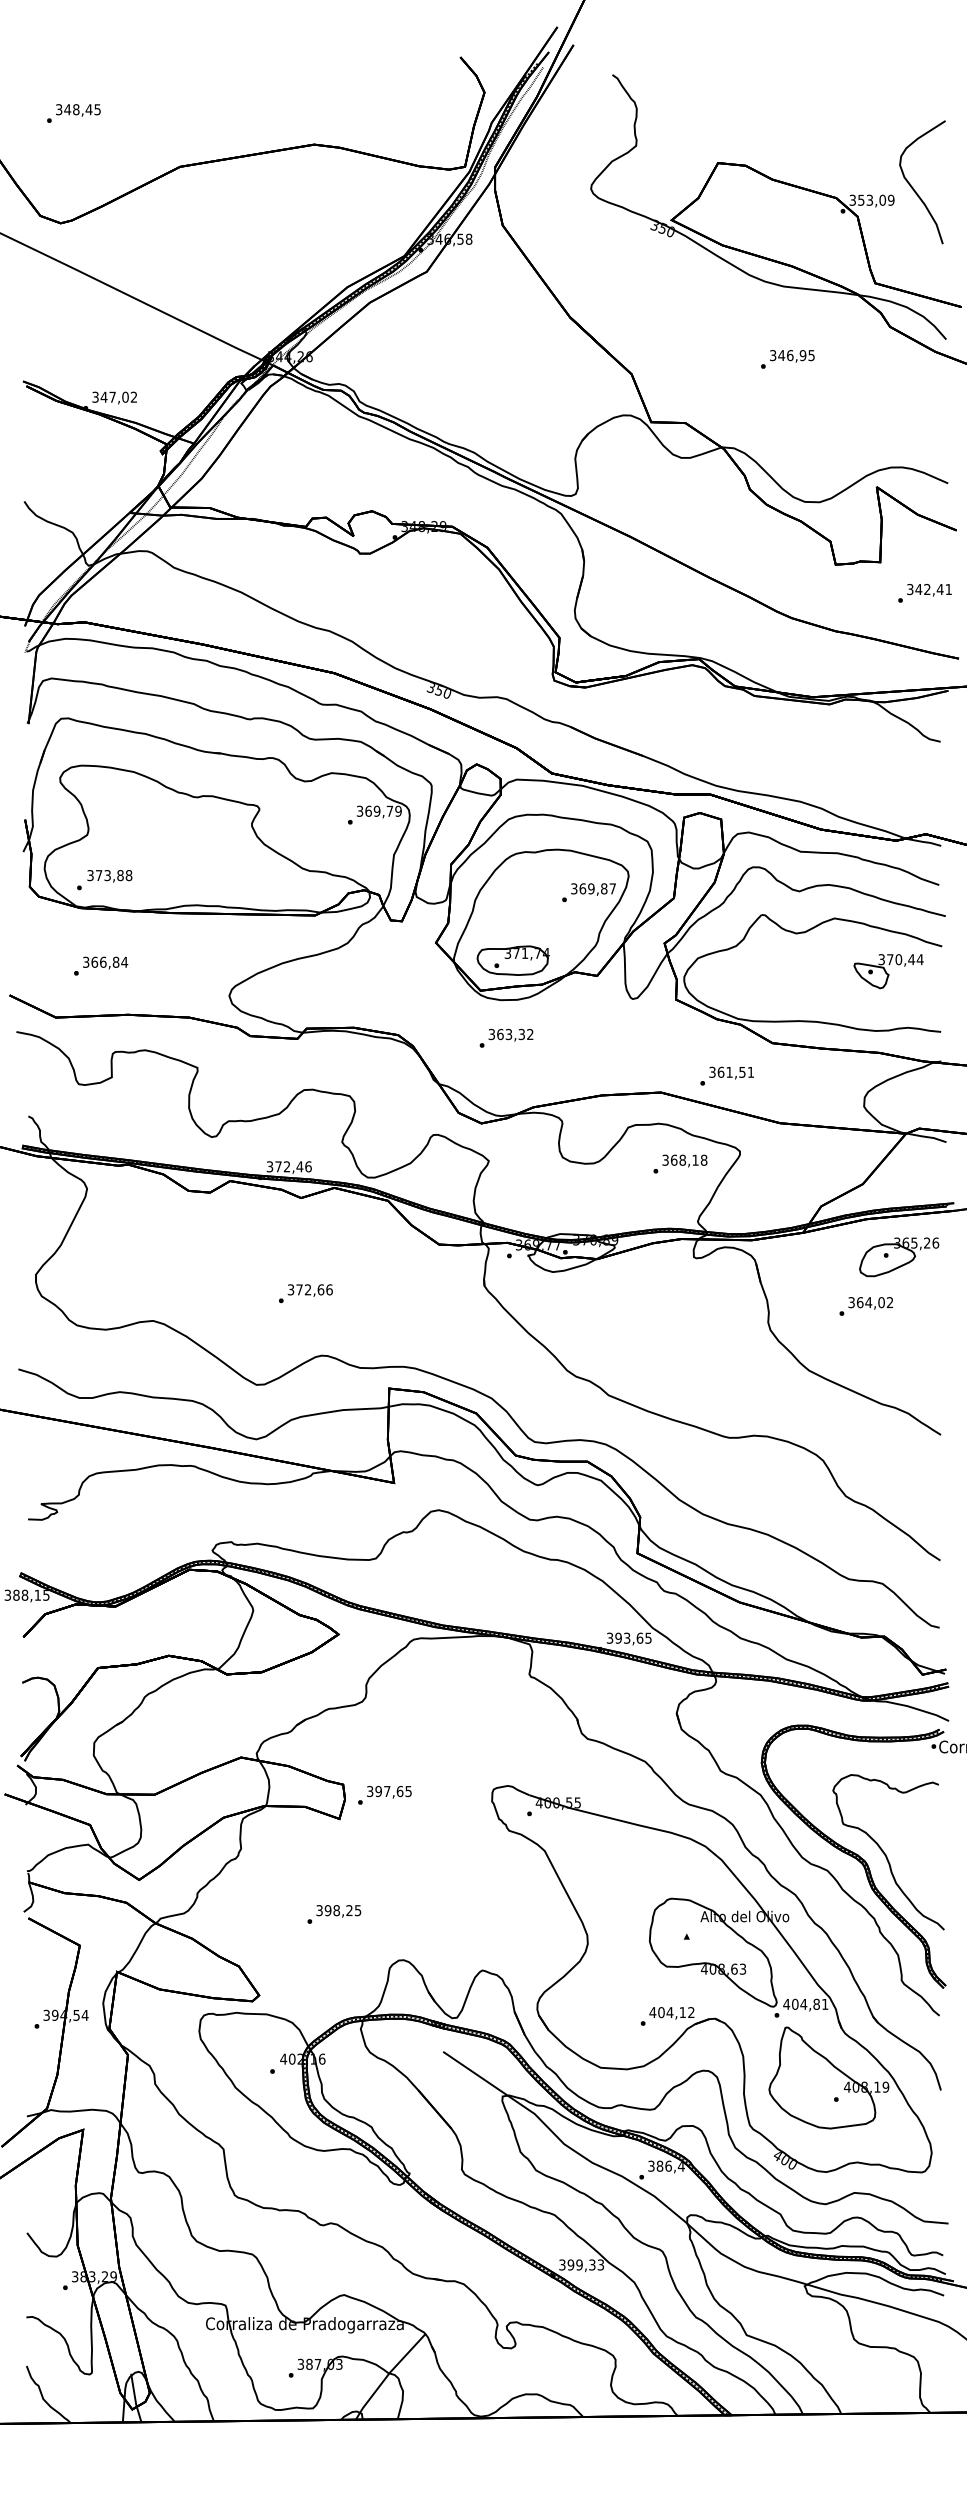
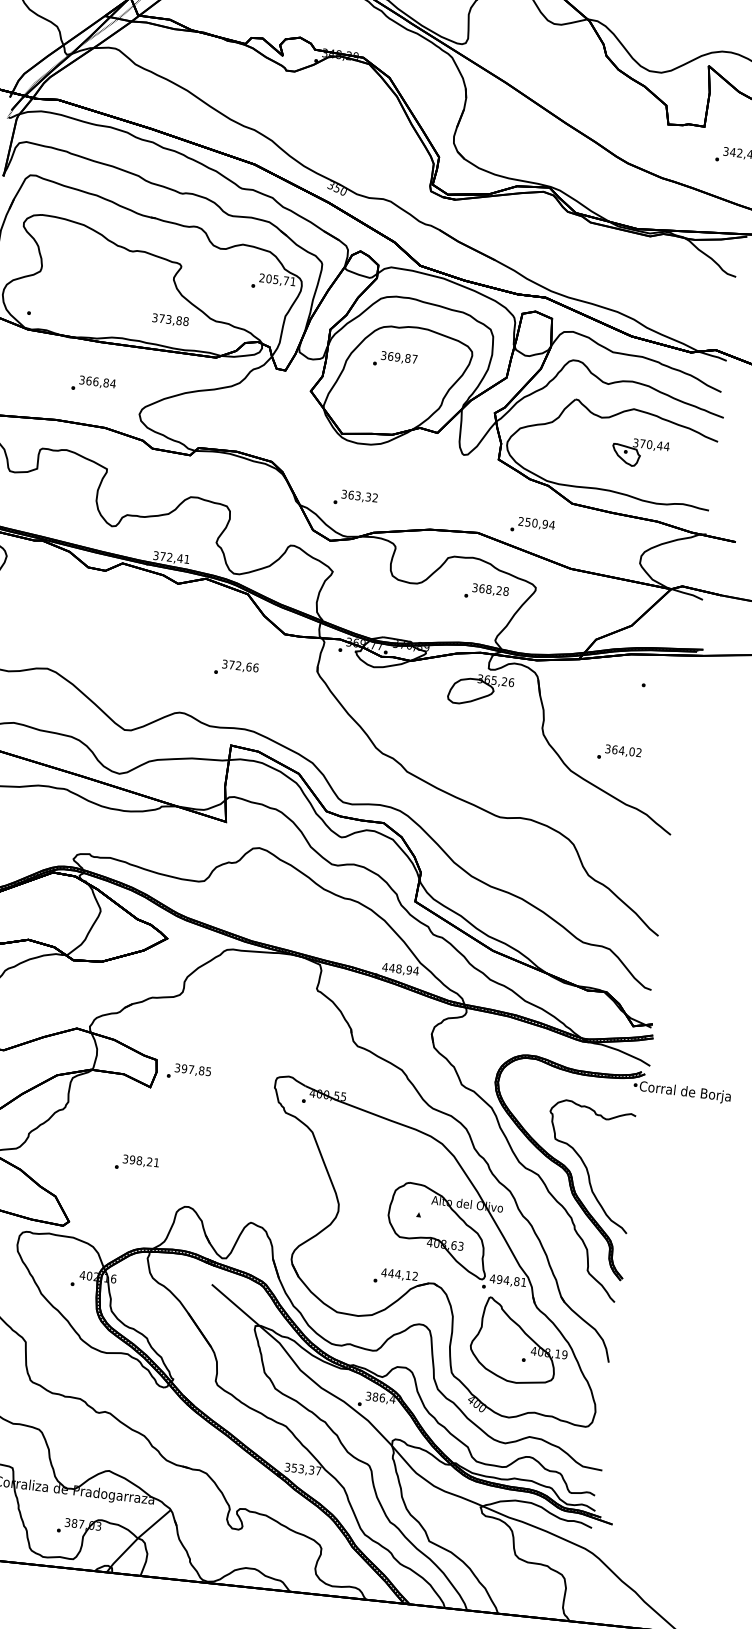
text: (378, 810) -> (277, 279), 369,79 -> 205,71
text: (109, 876) -> (170, 320), moved
text: (588, 892) -> (394, 359), moved
part: (512, 960) -> (370, 412), removed
text: (101, 965) -> (94, 384), moved
part: (888, 971) -> (640, 453), moved
text: (506, 1037) -> (355, 498), moved
text: (731, 1071) -> (536, 522), 361,51 -> 250,94
text: (695, 1159) -> (499, 590), 368,18 -> 368,28
text: (308, 1166) -> (187, 559), 372,46 -> 372,41
part: (899, 1257) -> (480, 690), moved
text: (305, 1293) -> (236, 668), moved
text: (865, 1306) -> (618, 753), moved
text: (629, 1637) -> (400, 968), 393,65 -> 448,94
text: (399, 1791) -> (201, 1070), 397,65 -> 397,85
text: (358, 1910) -> (156, 1162), 398,25 -> 398,21
text: (794, 2004) -> (499, 1279), 404,81 -> 494,81
text: (660, 2012) -> (390, 1273), 404,12 -> 444,12
text: (585, 2264) -> (306, 1469), 399,33 -> 353,37

